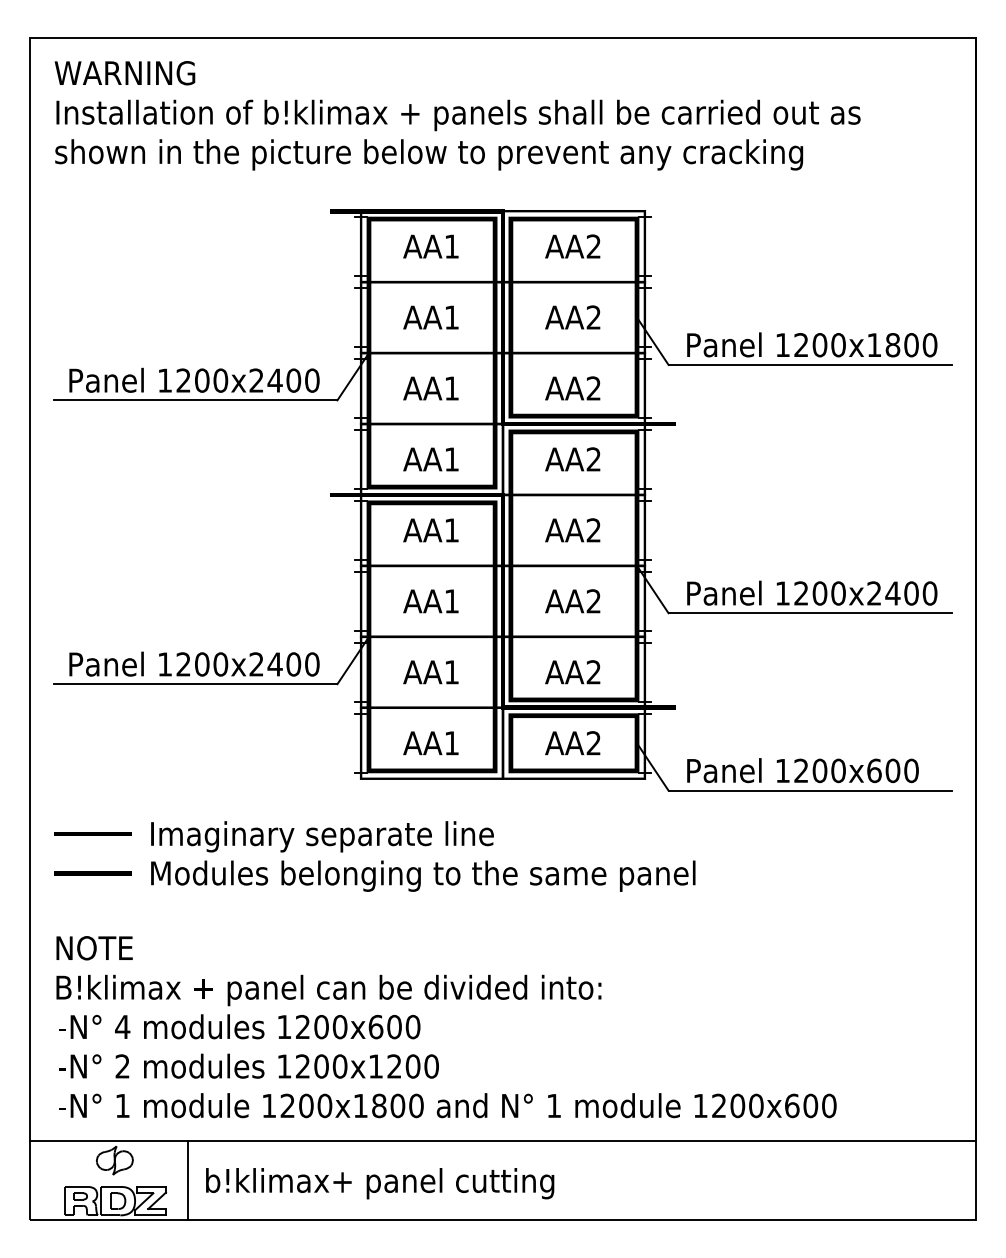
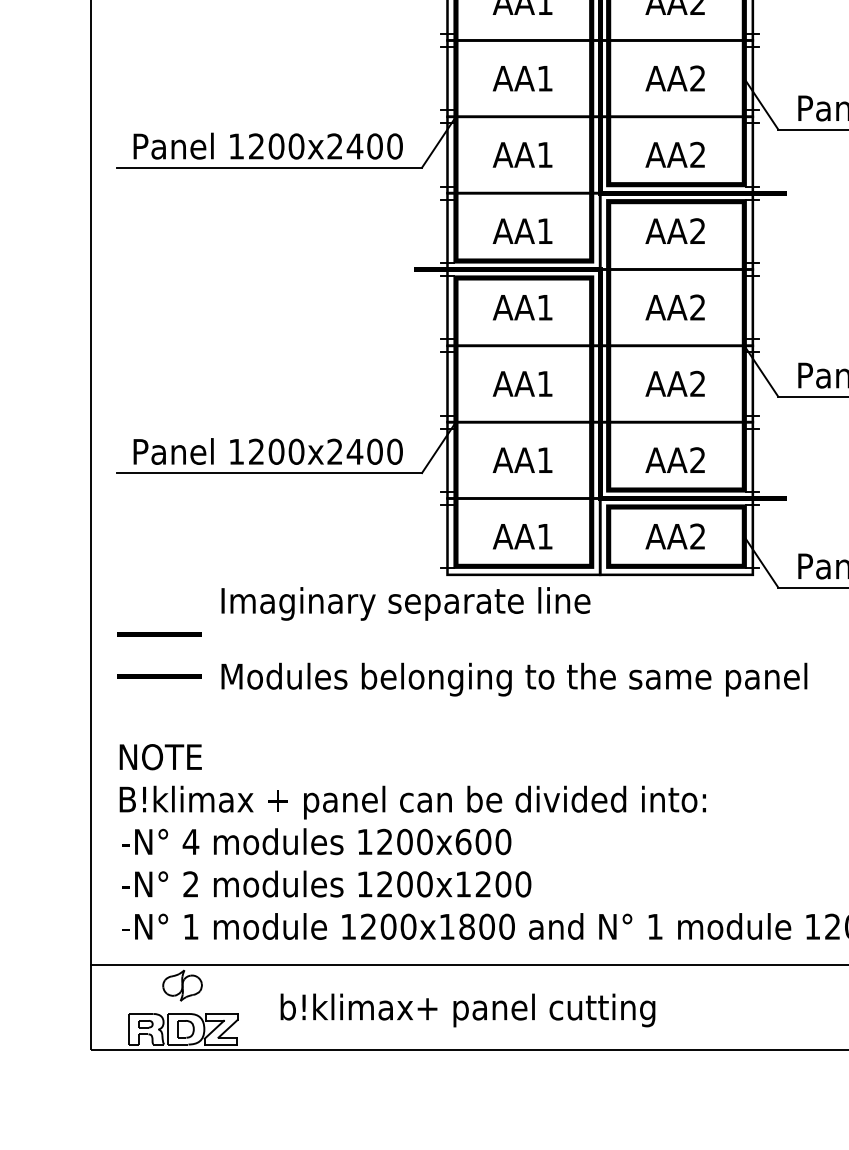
text: (322, 836) -> (405, 603), moved
line: (187, 1180) -> (260, 1007), removed

